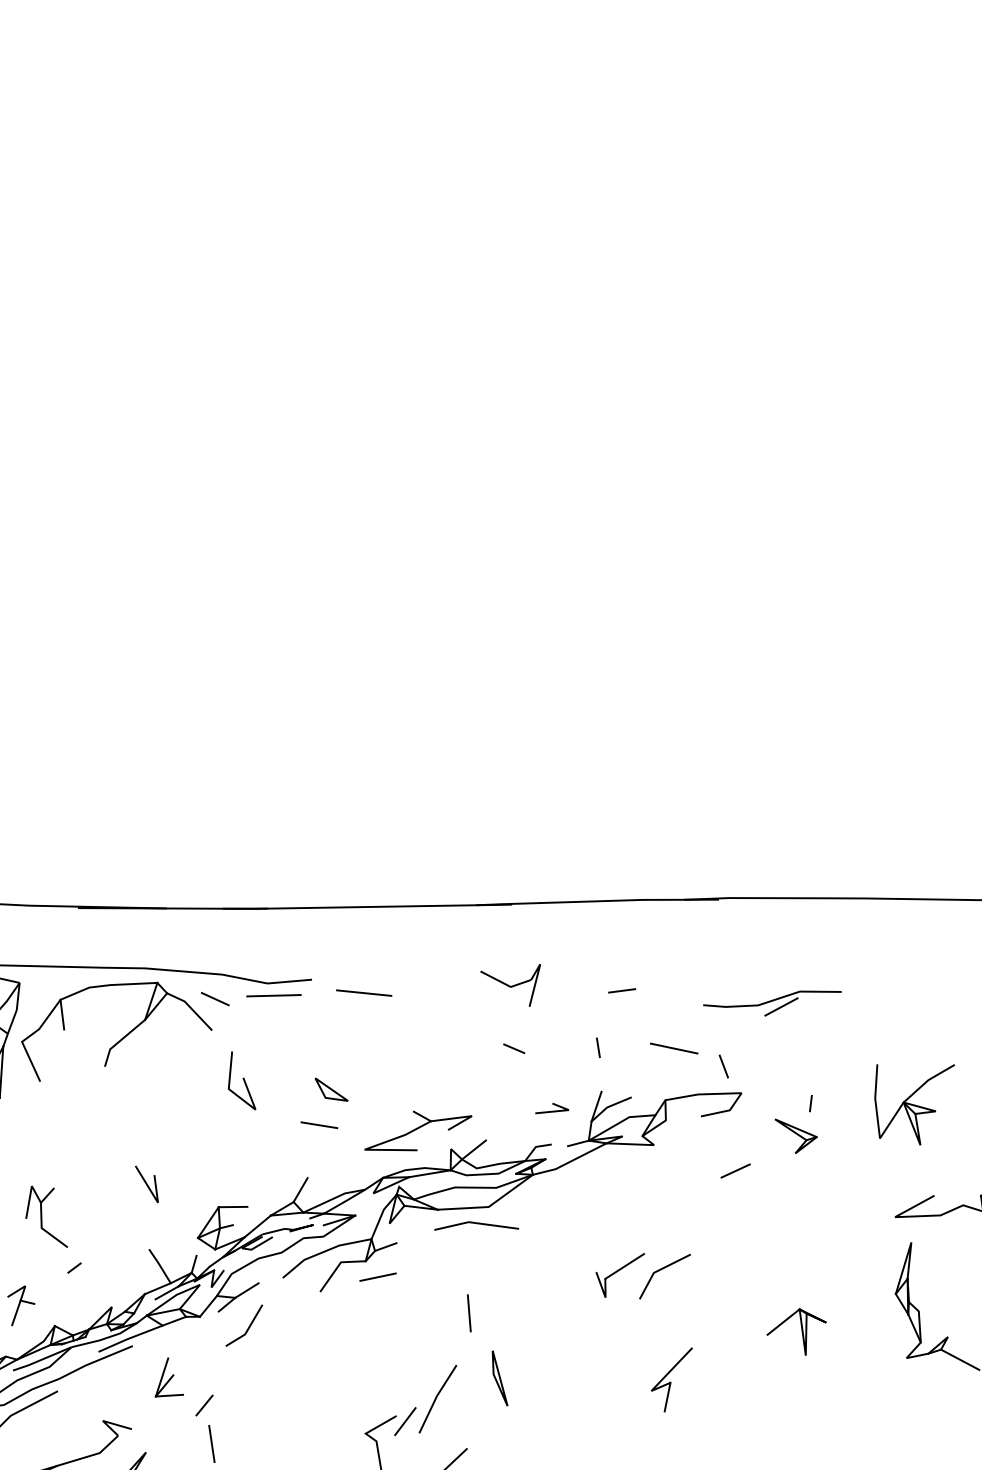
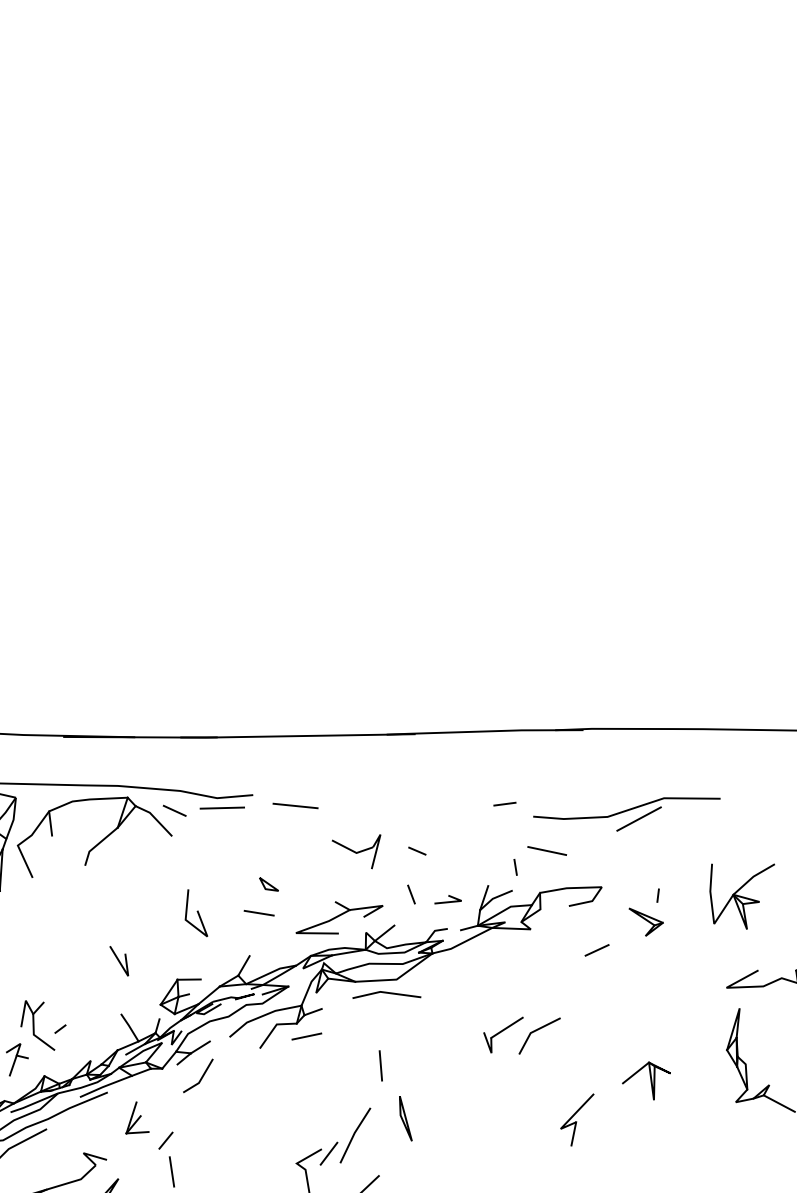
part: (510, 985) -> (356, 851), moved
part: (771, 1003) -> (626, 814), size x1.67
line: (598, 1047) -> (515, 867), moved
line: (723, 1066) -> (411, 894), moved
line: (243, 1081) -> (197, 913), moved
part: (330, 1089) -> (268, 884), size x0.71
part: (46, 1216) -> (37, 1025), moved
part: (672, 1379) -> (577, 1119), moved

